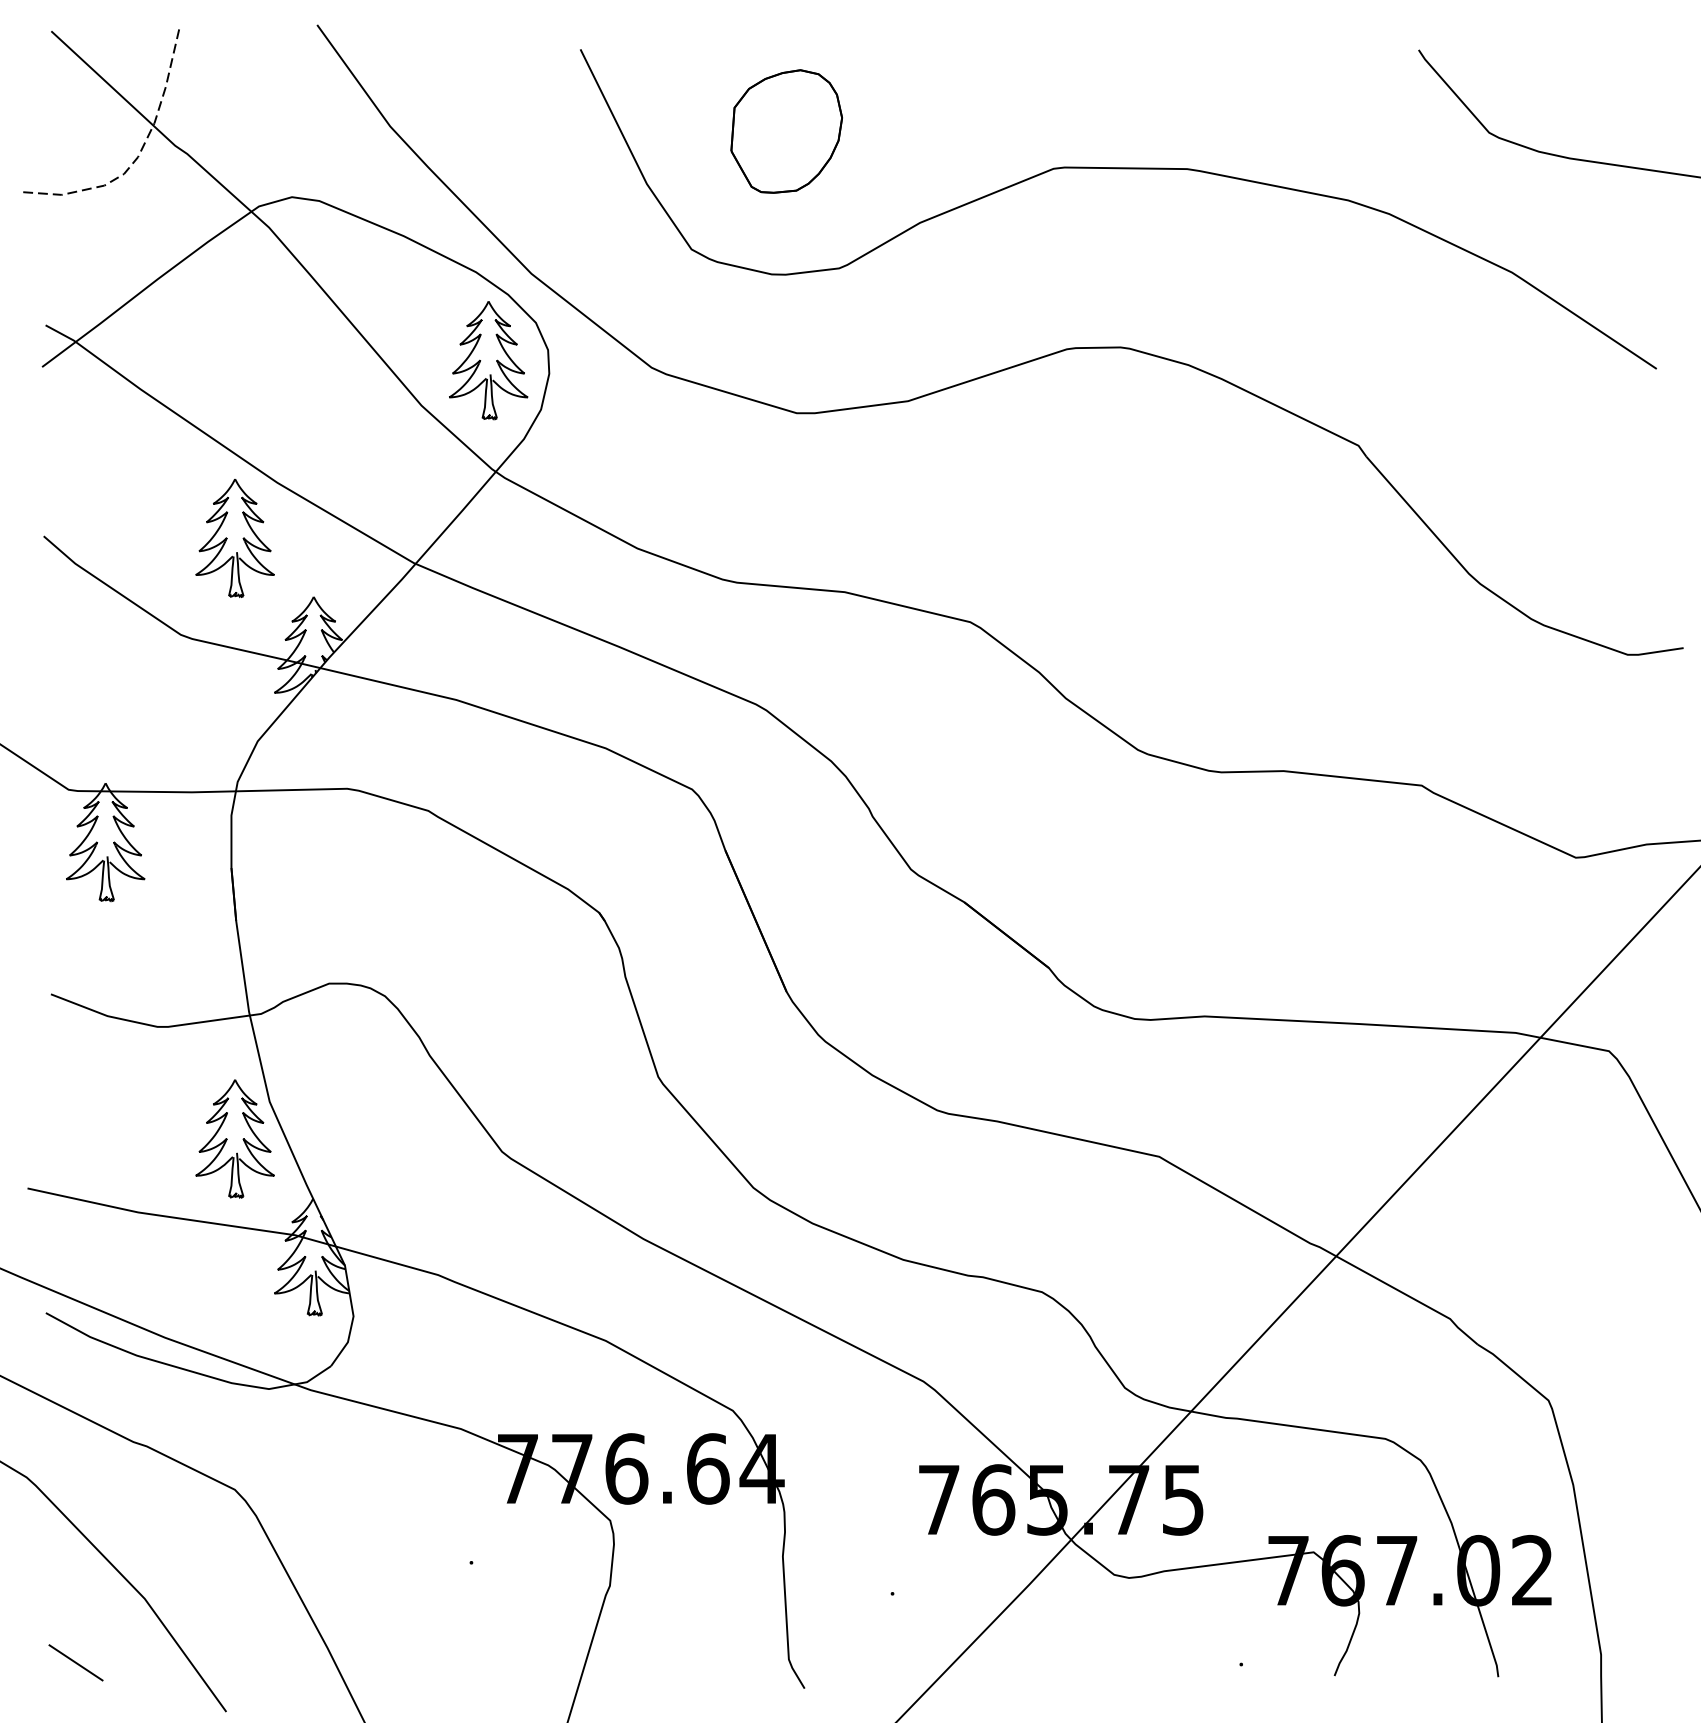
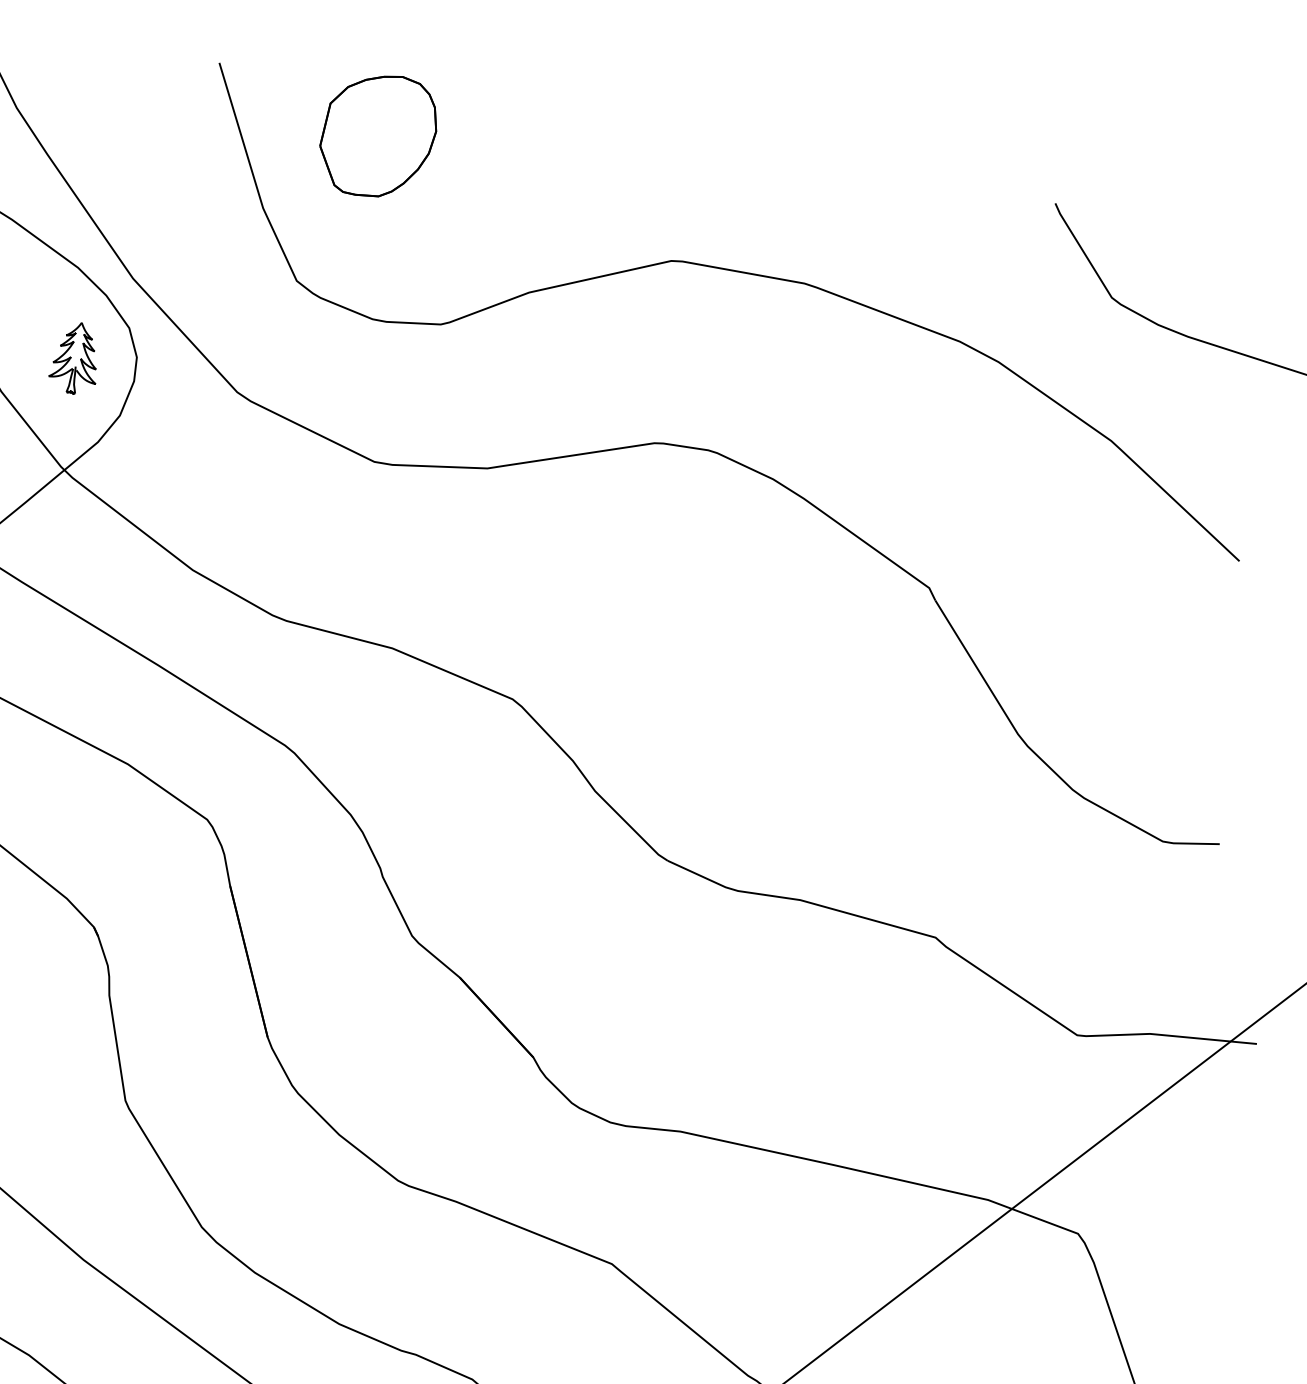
part: (786, 131) -> (378, 135), moved
part: (488, 360) -> (75, 357), size x0.6

